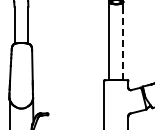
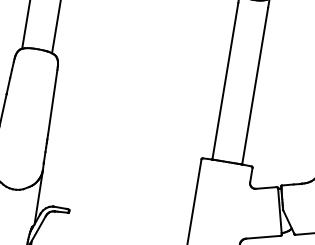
line: (123, 43) -> (255, 86), dashed -> solid

